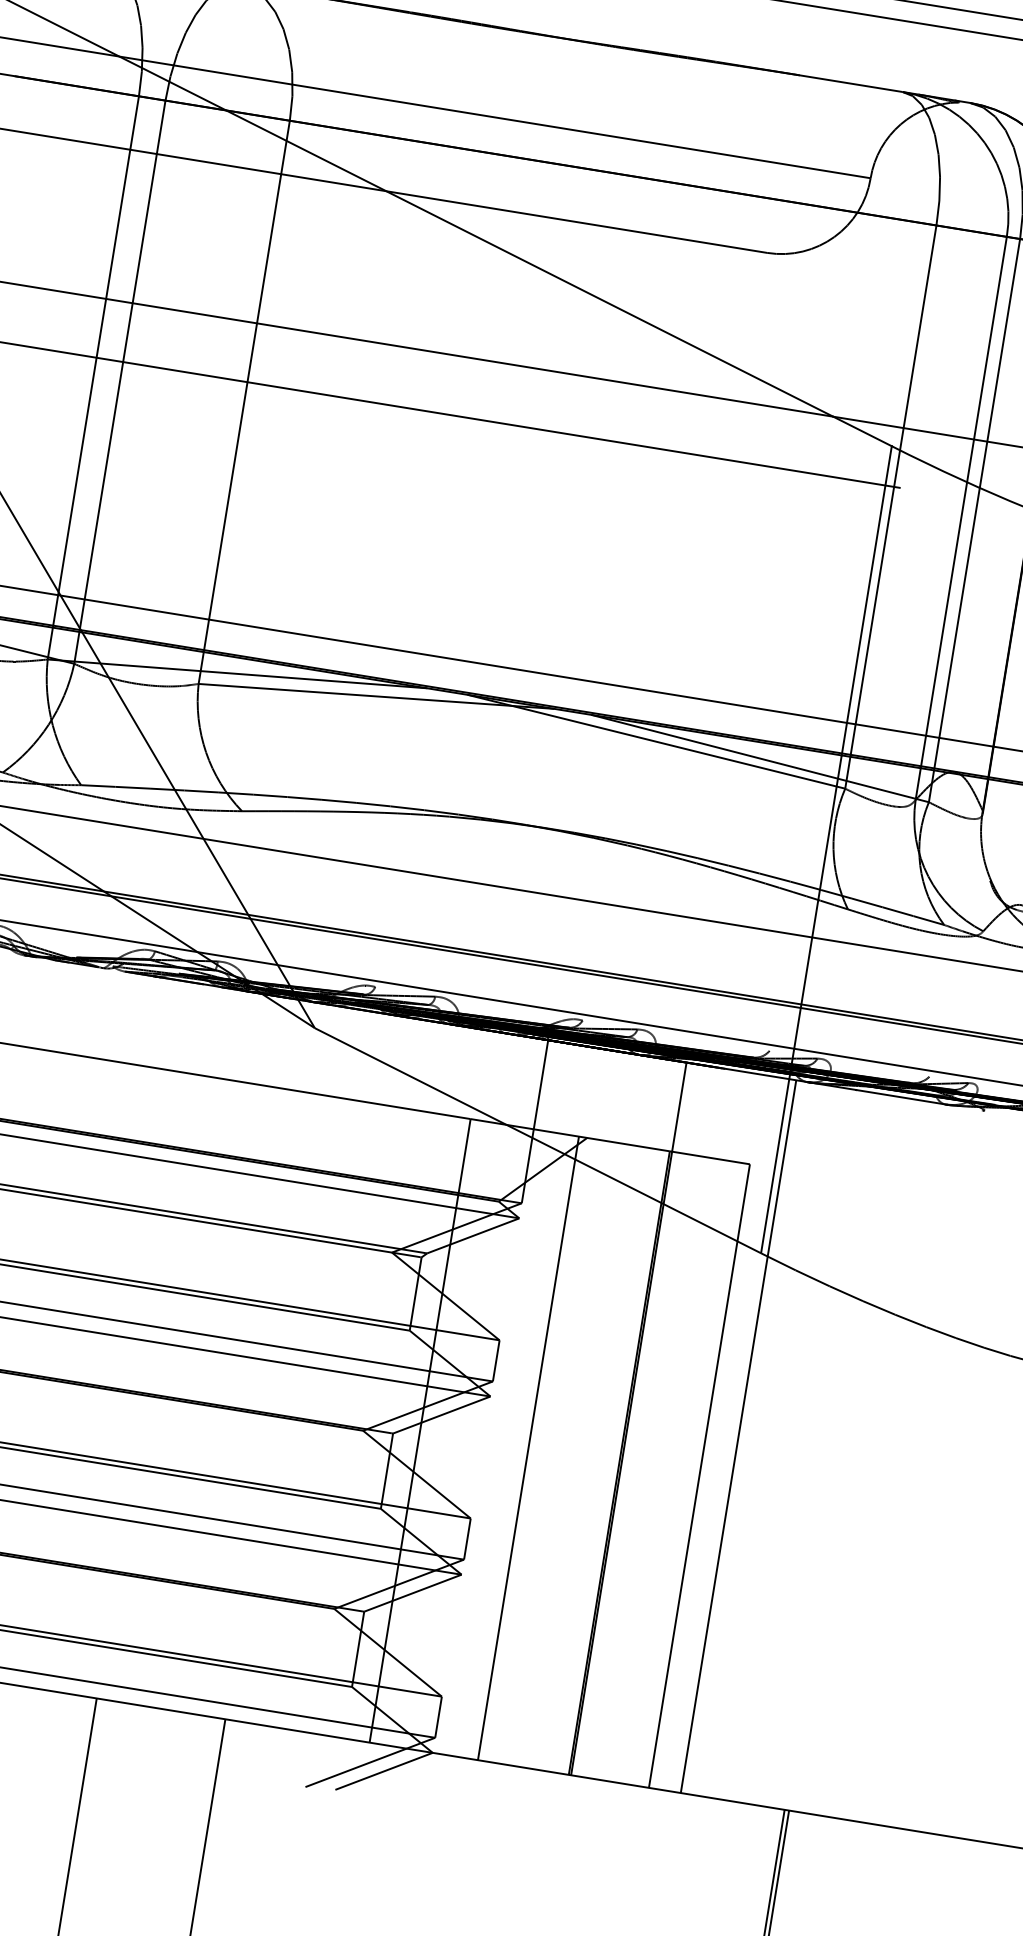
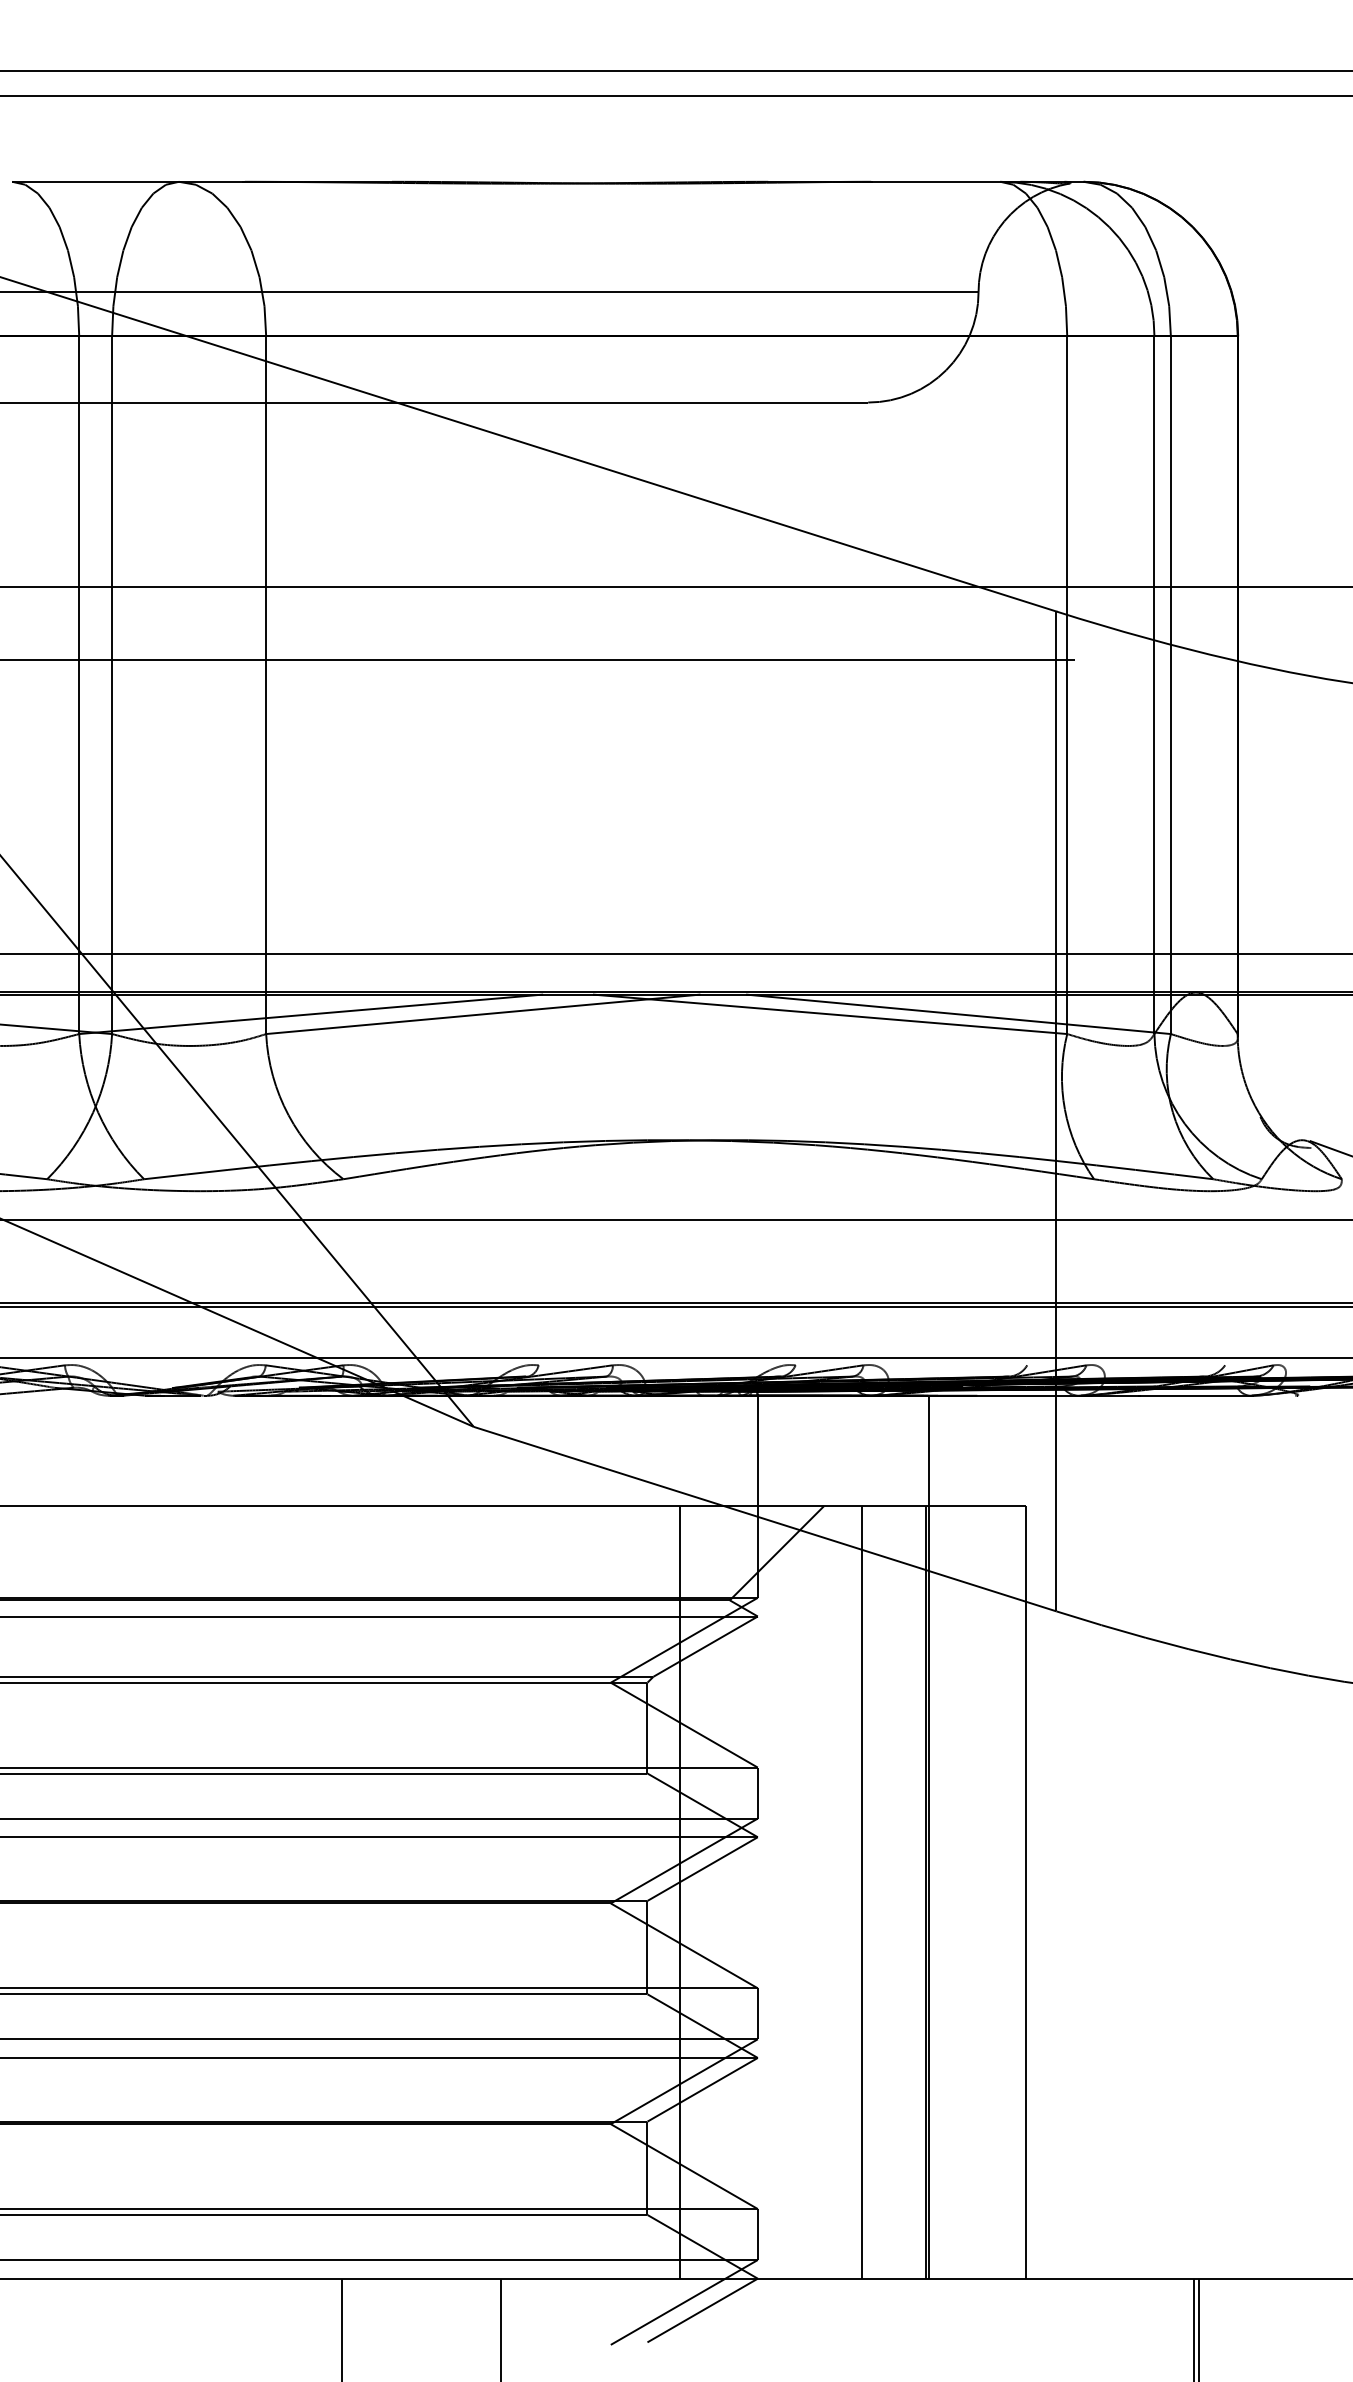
line: (738, 1436) -> (1065, 1836), removed
line: (528, 1448) -> (861, 1892), moved

